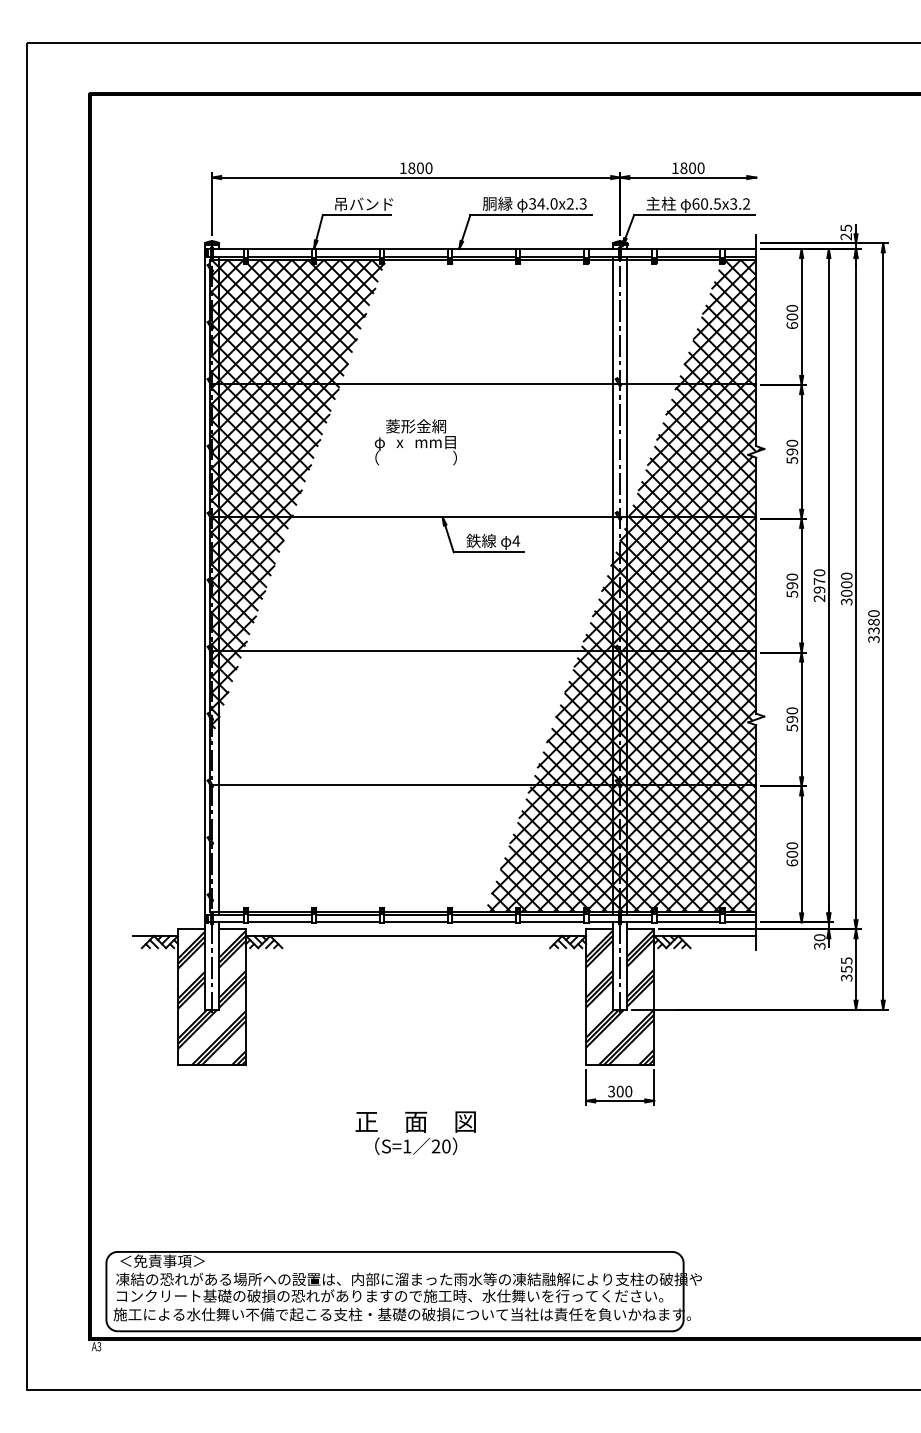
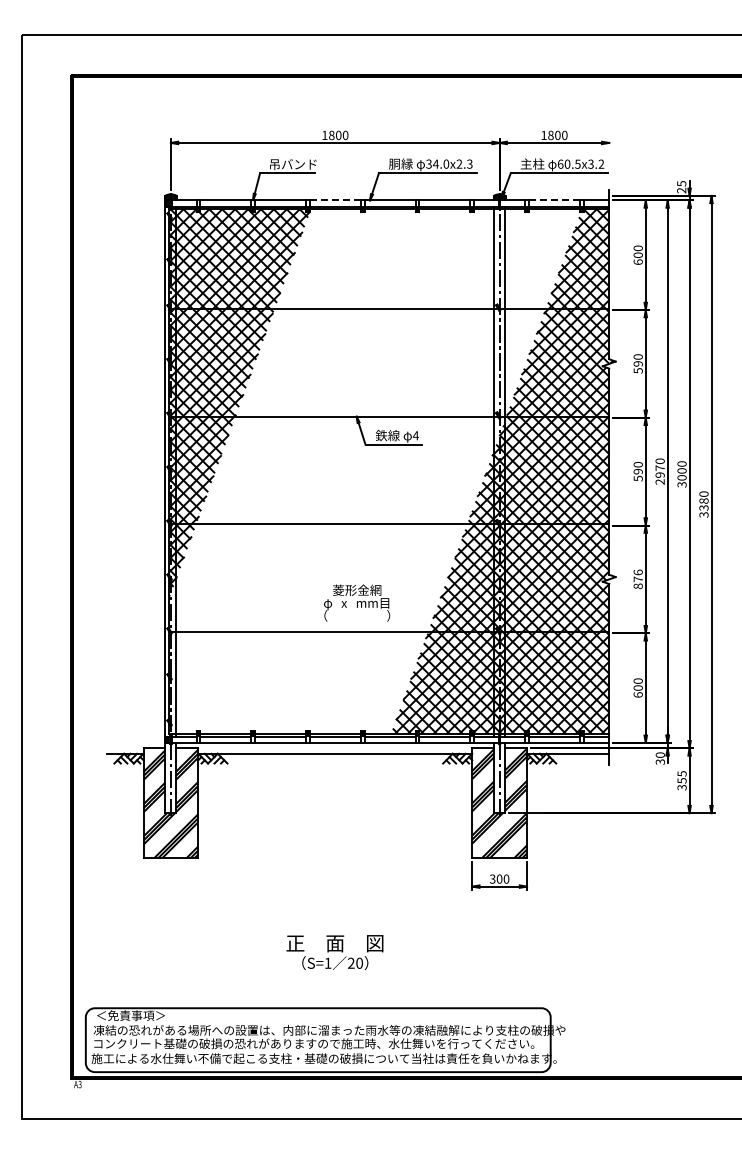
line: (416, 249) -> (335, 200), solid -> dashed
line: (688, 249) -> (554, 200), solid -> dashed
text: (416, 441) -> (357, 602), moved
text: (791, 719) -> (637, 579), 590 -> 876
text: (415, 1133) -> (334, 952), moved

